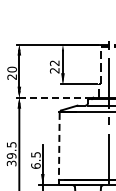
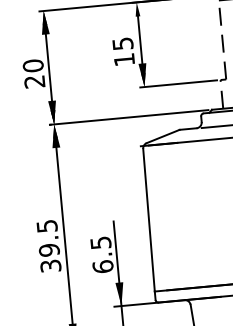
text: (54, 66) -> (122, 50), 22 -> 15
line: (54, 97) -> (129, 116), dashed -> solid
line: (59, 146) -> (149, 220), dashed -> solid

